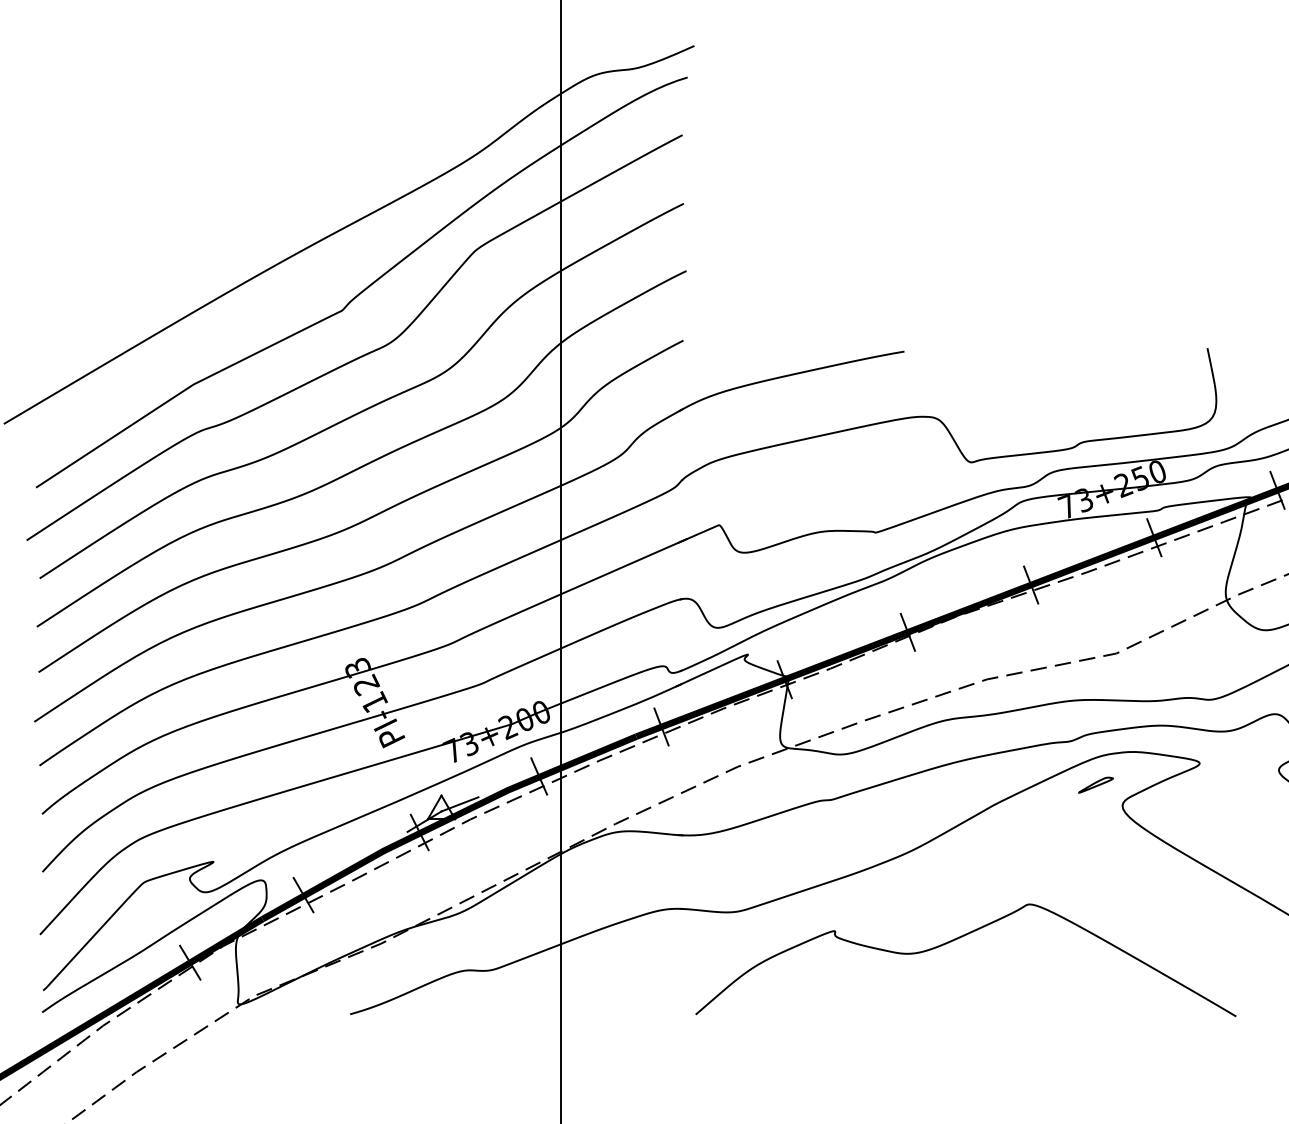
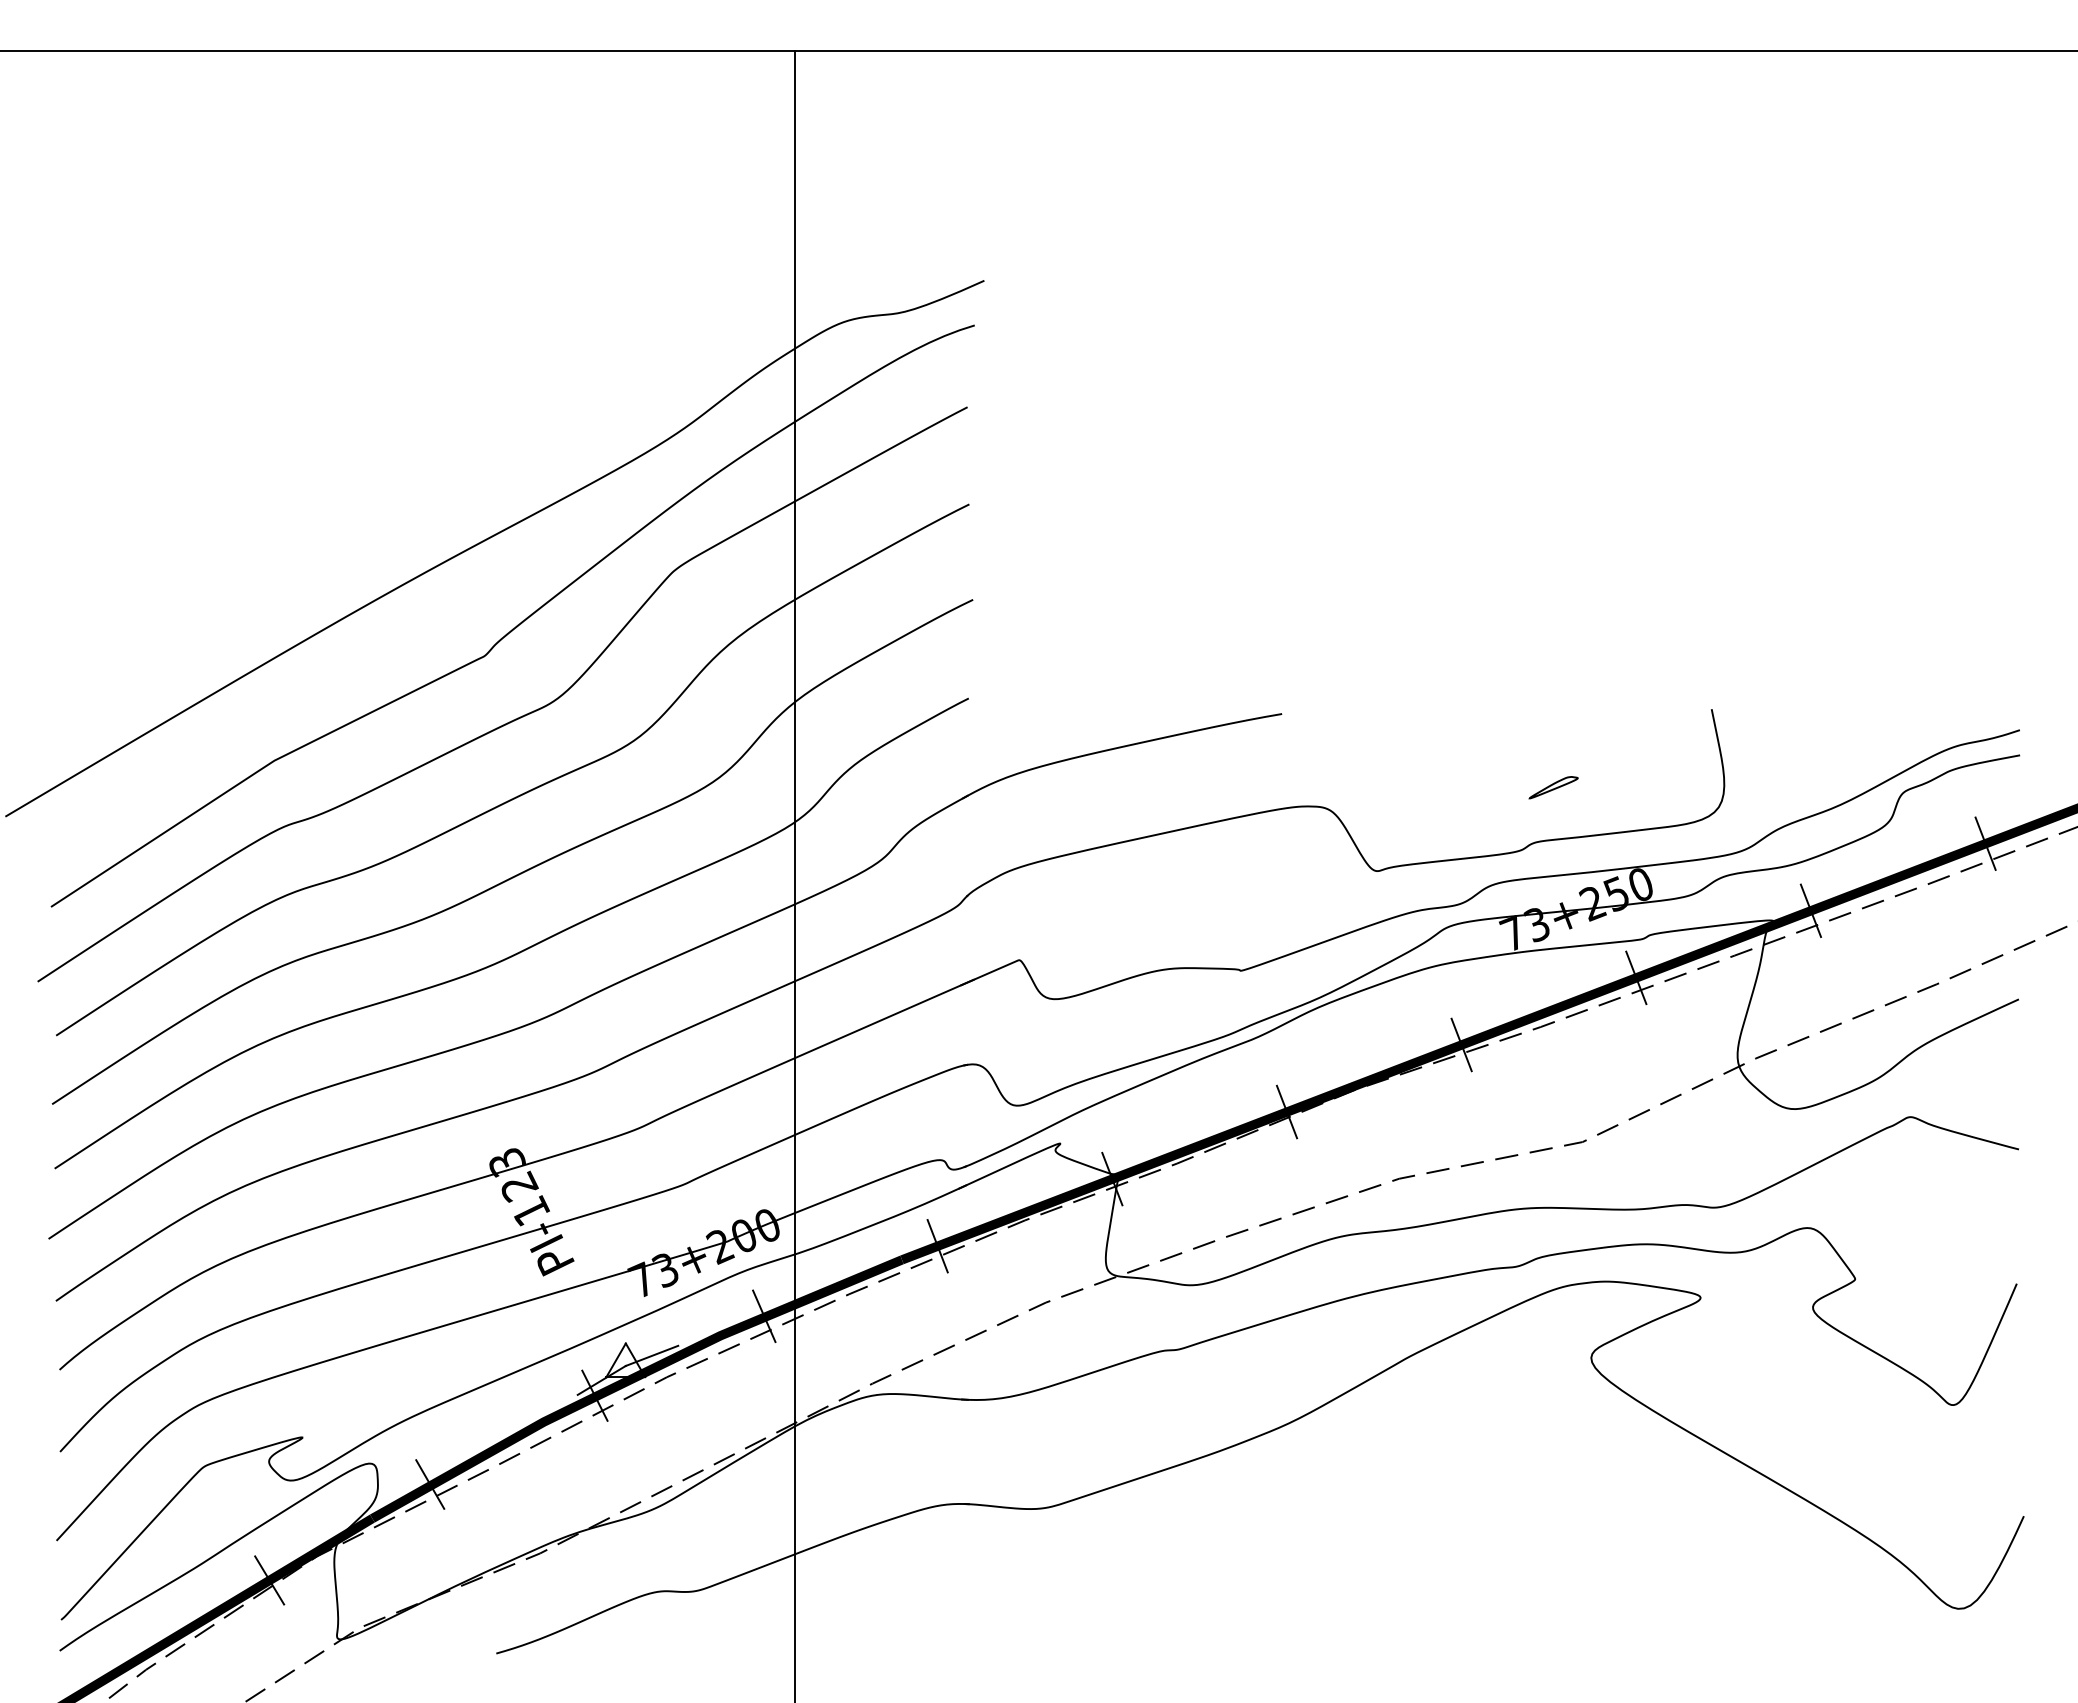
part: (1095, 785) -> (1553, 787), moved
curve: (955, 940) -> (1354, 1548), removed

